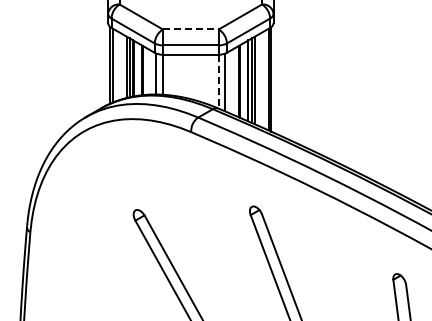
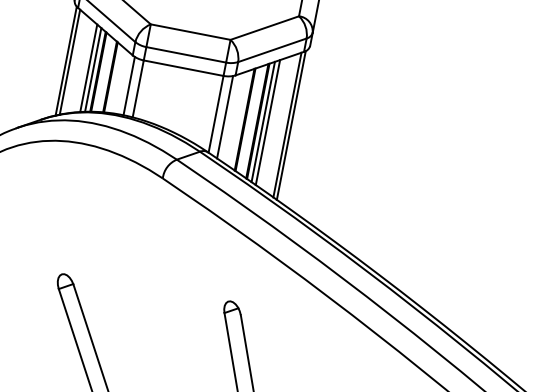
line: (191, 29) -> (191, 32), dashed -> solid
line: (218, 81) -> (215, 113), dashed -> solid

